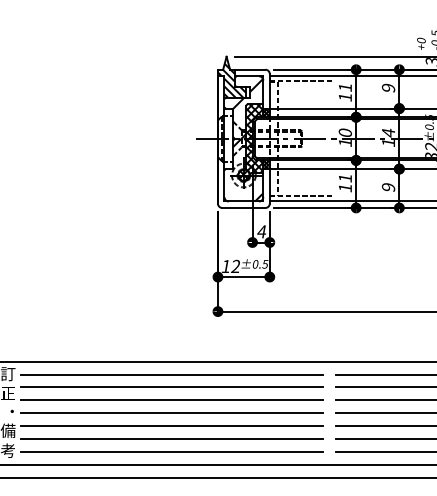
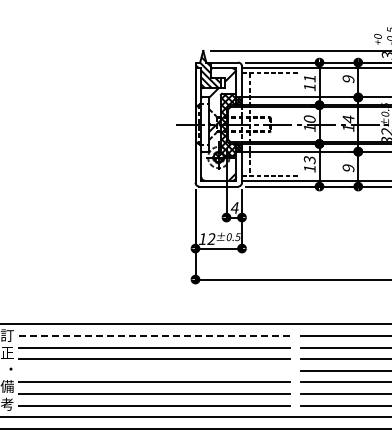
text: (345, 178) -> (309, 160), 11 -> 13
line: (171, 375) -> (153, 336), solid -> dashed
line: (172, 412) -> (154, 370), removed

